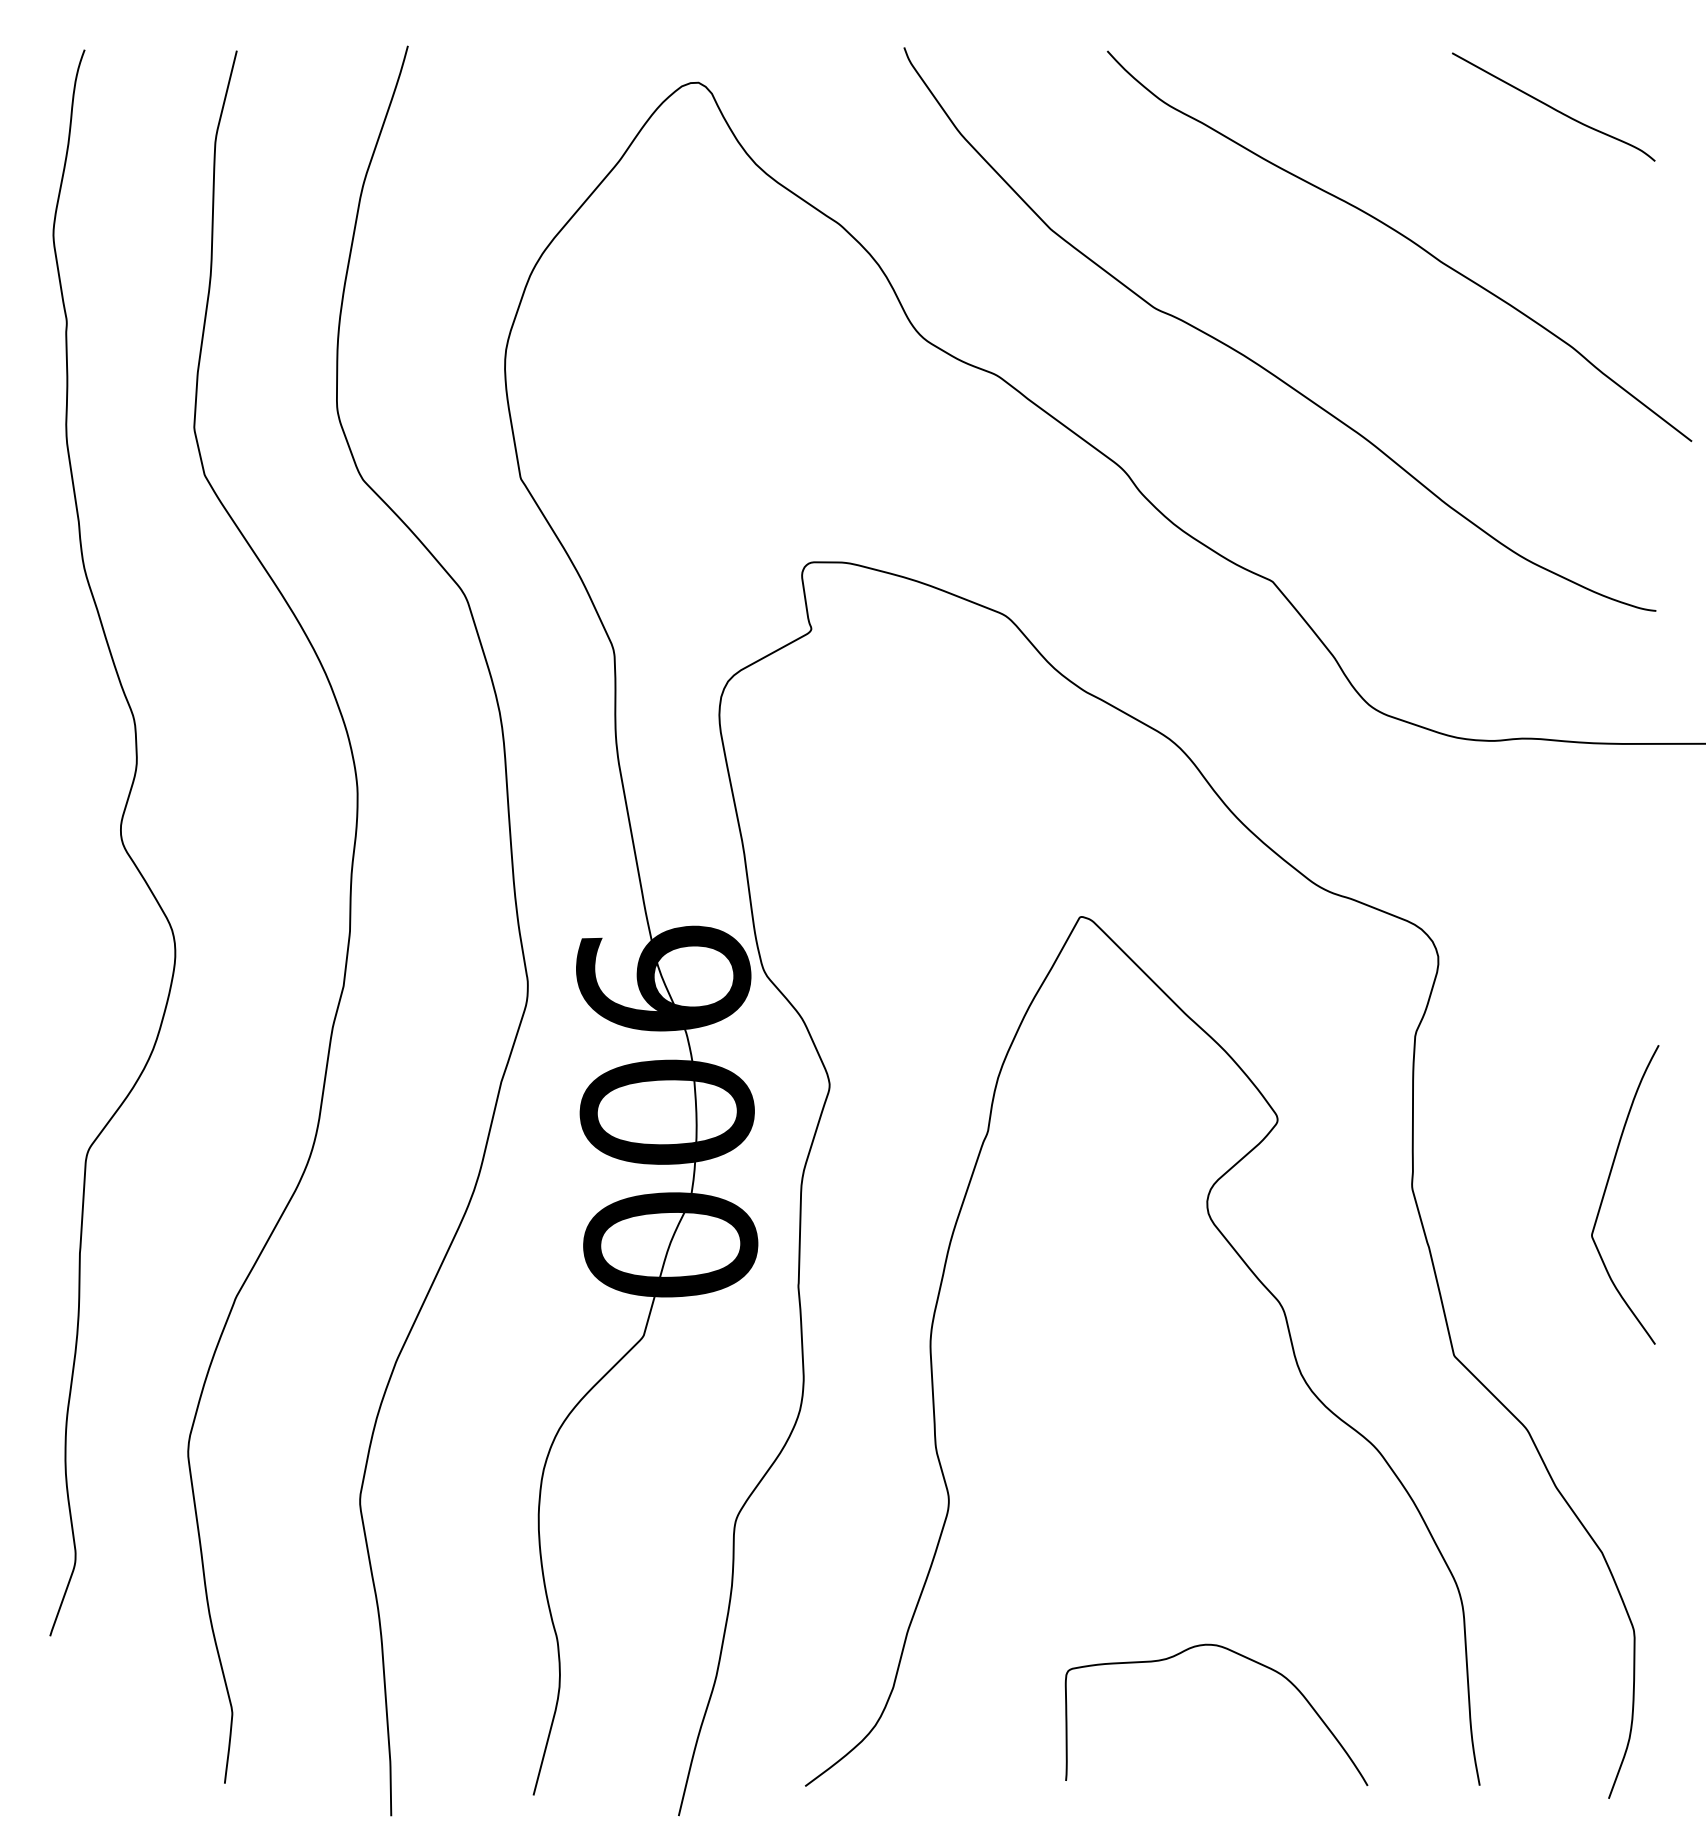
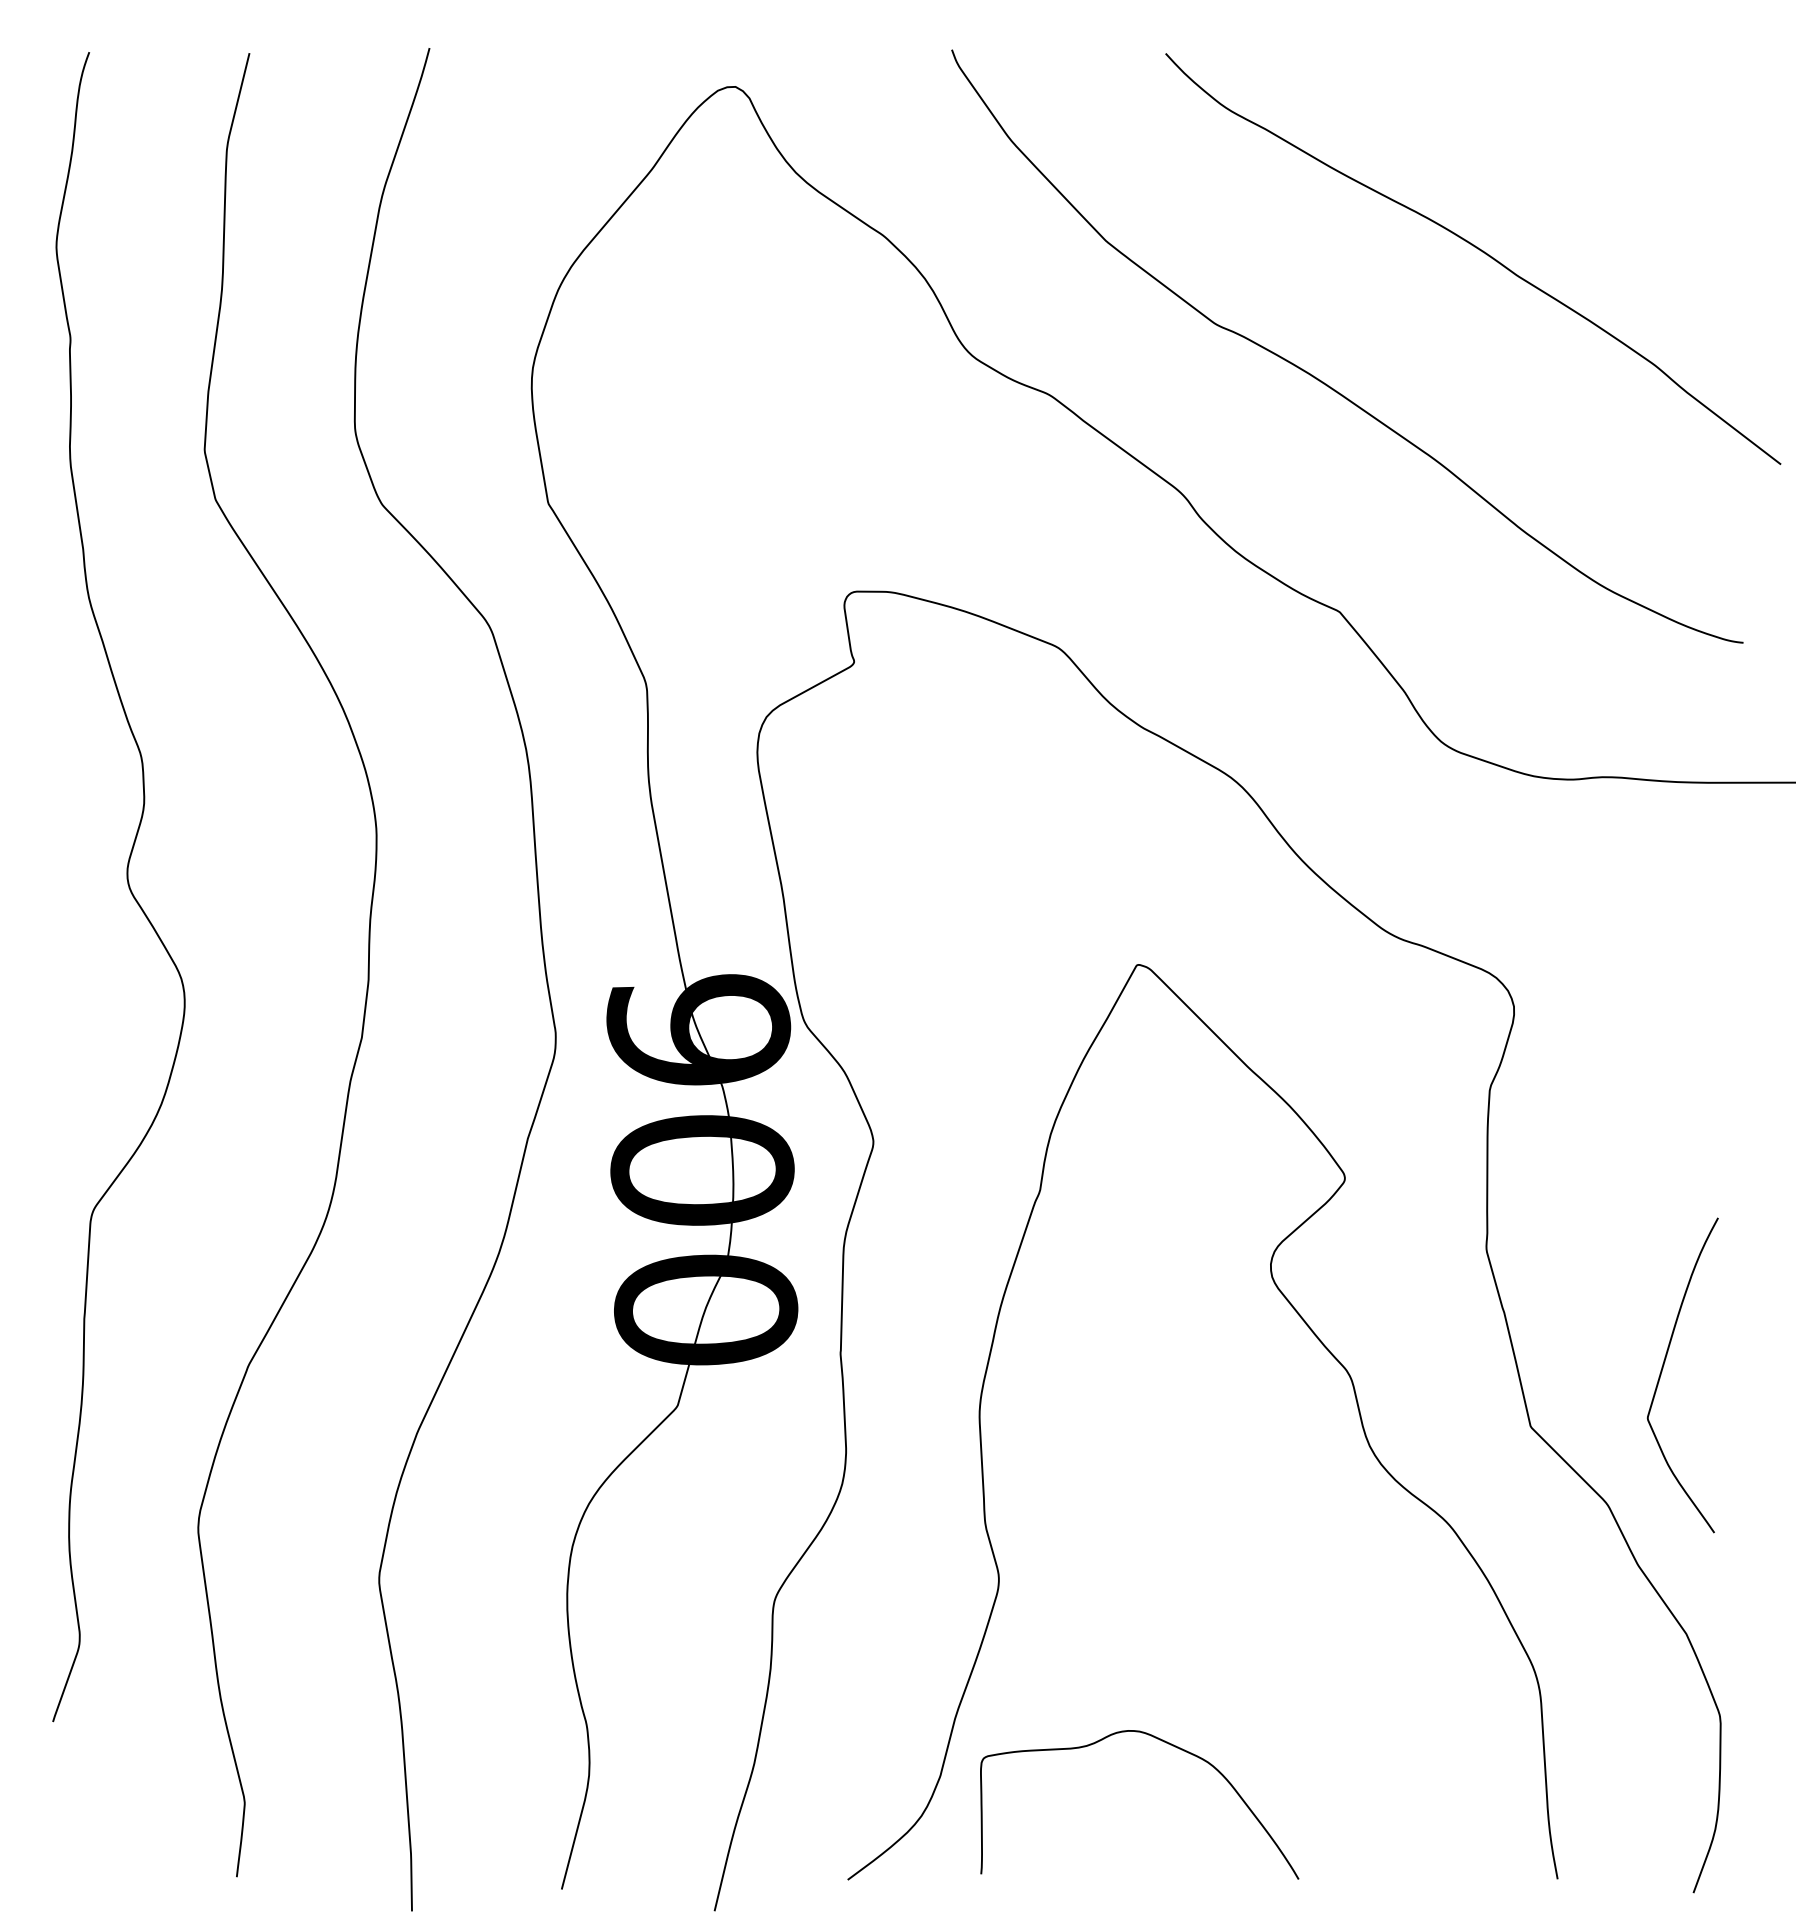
curve: (1552, 107) -> (1634, 112), removed
curve: (1605, 1192) -> (1662, 1372), moved
curve: (1243, 1657) -> (1168, 1744), moved

